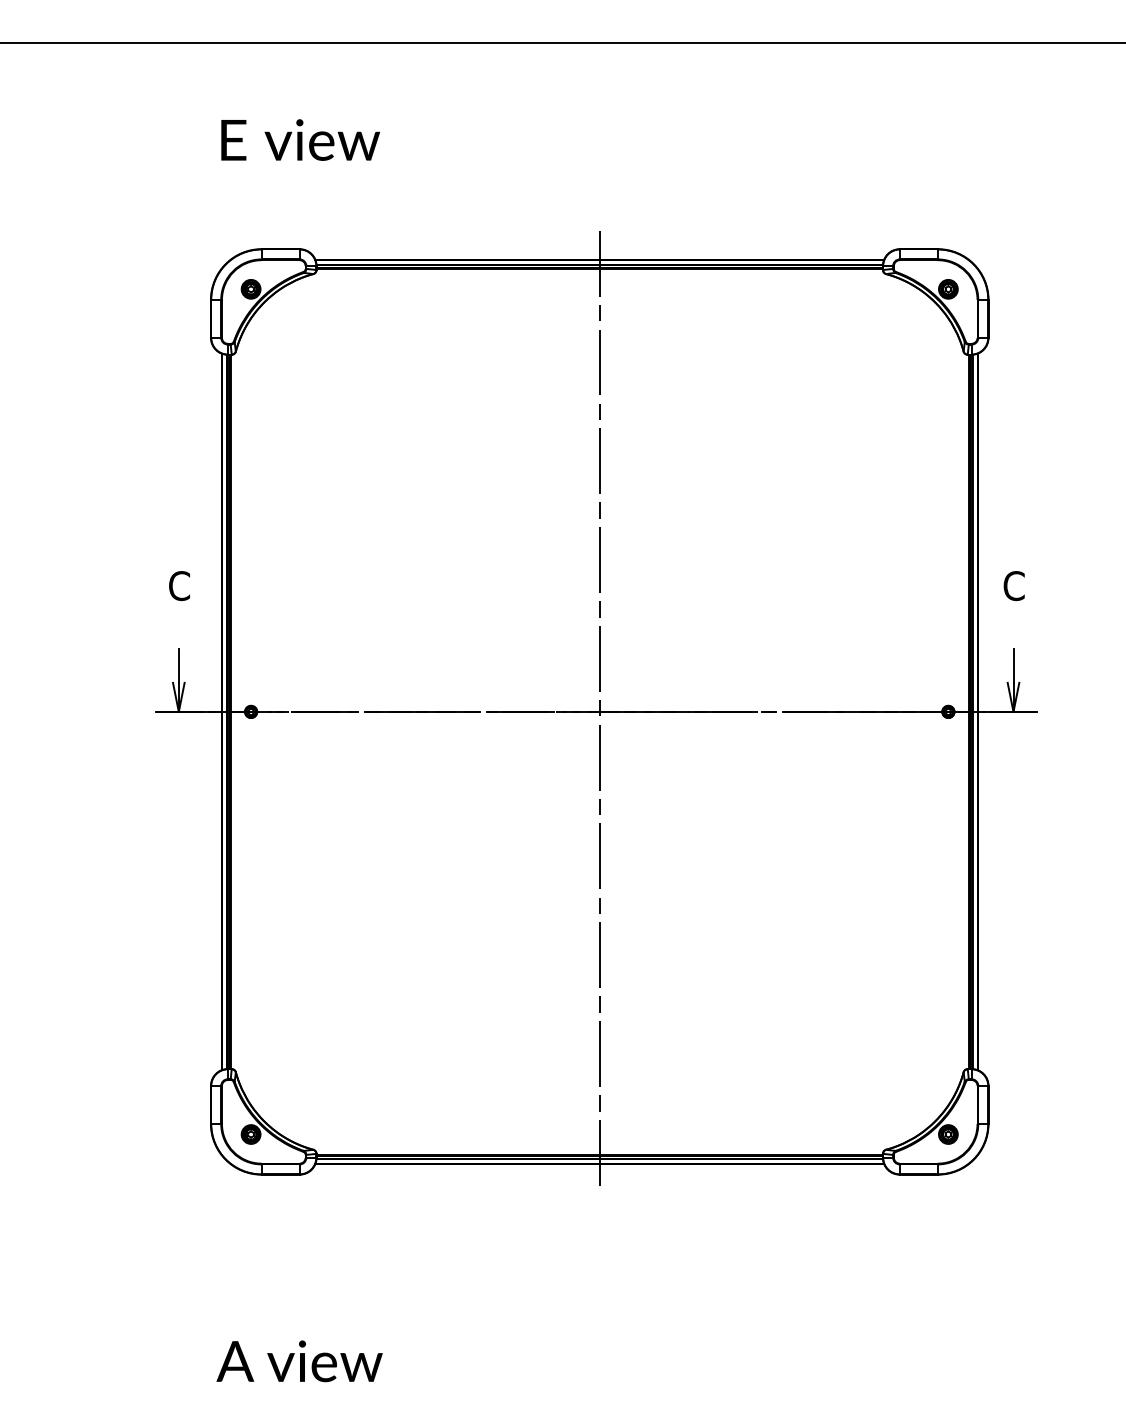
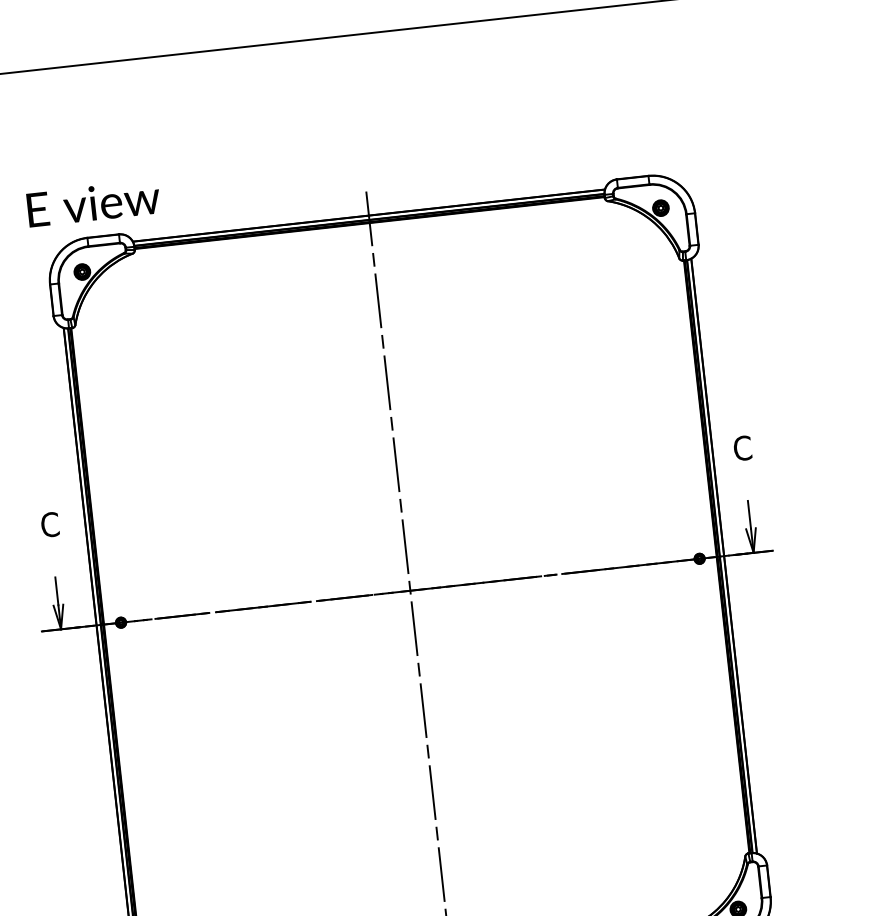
text: (300, 139) -> (93, 202), moved

